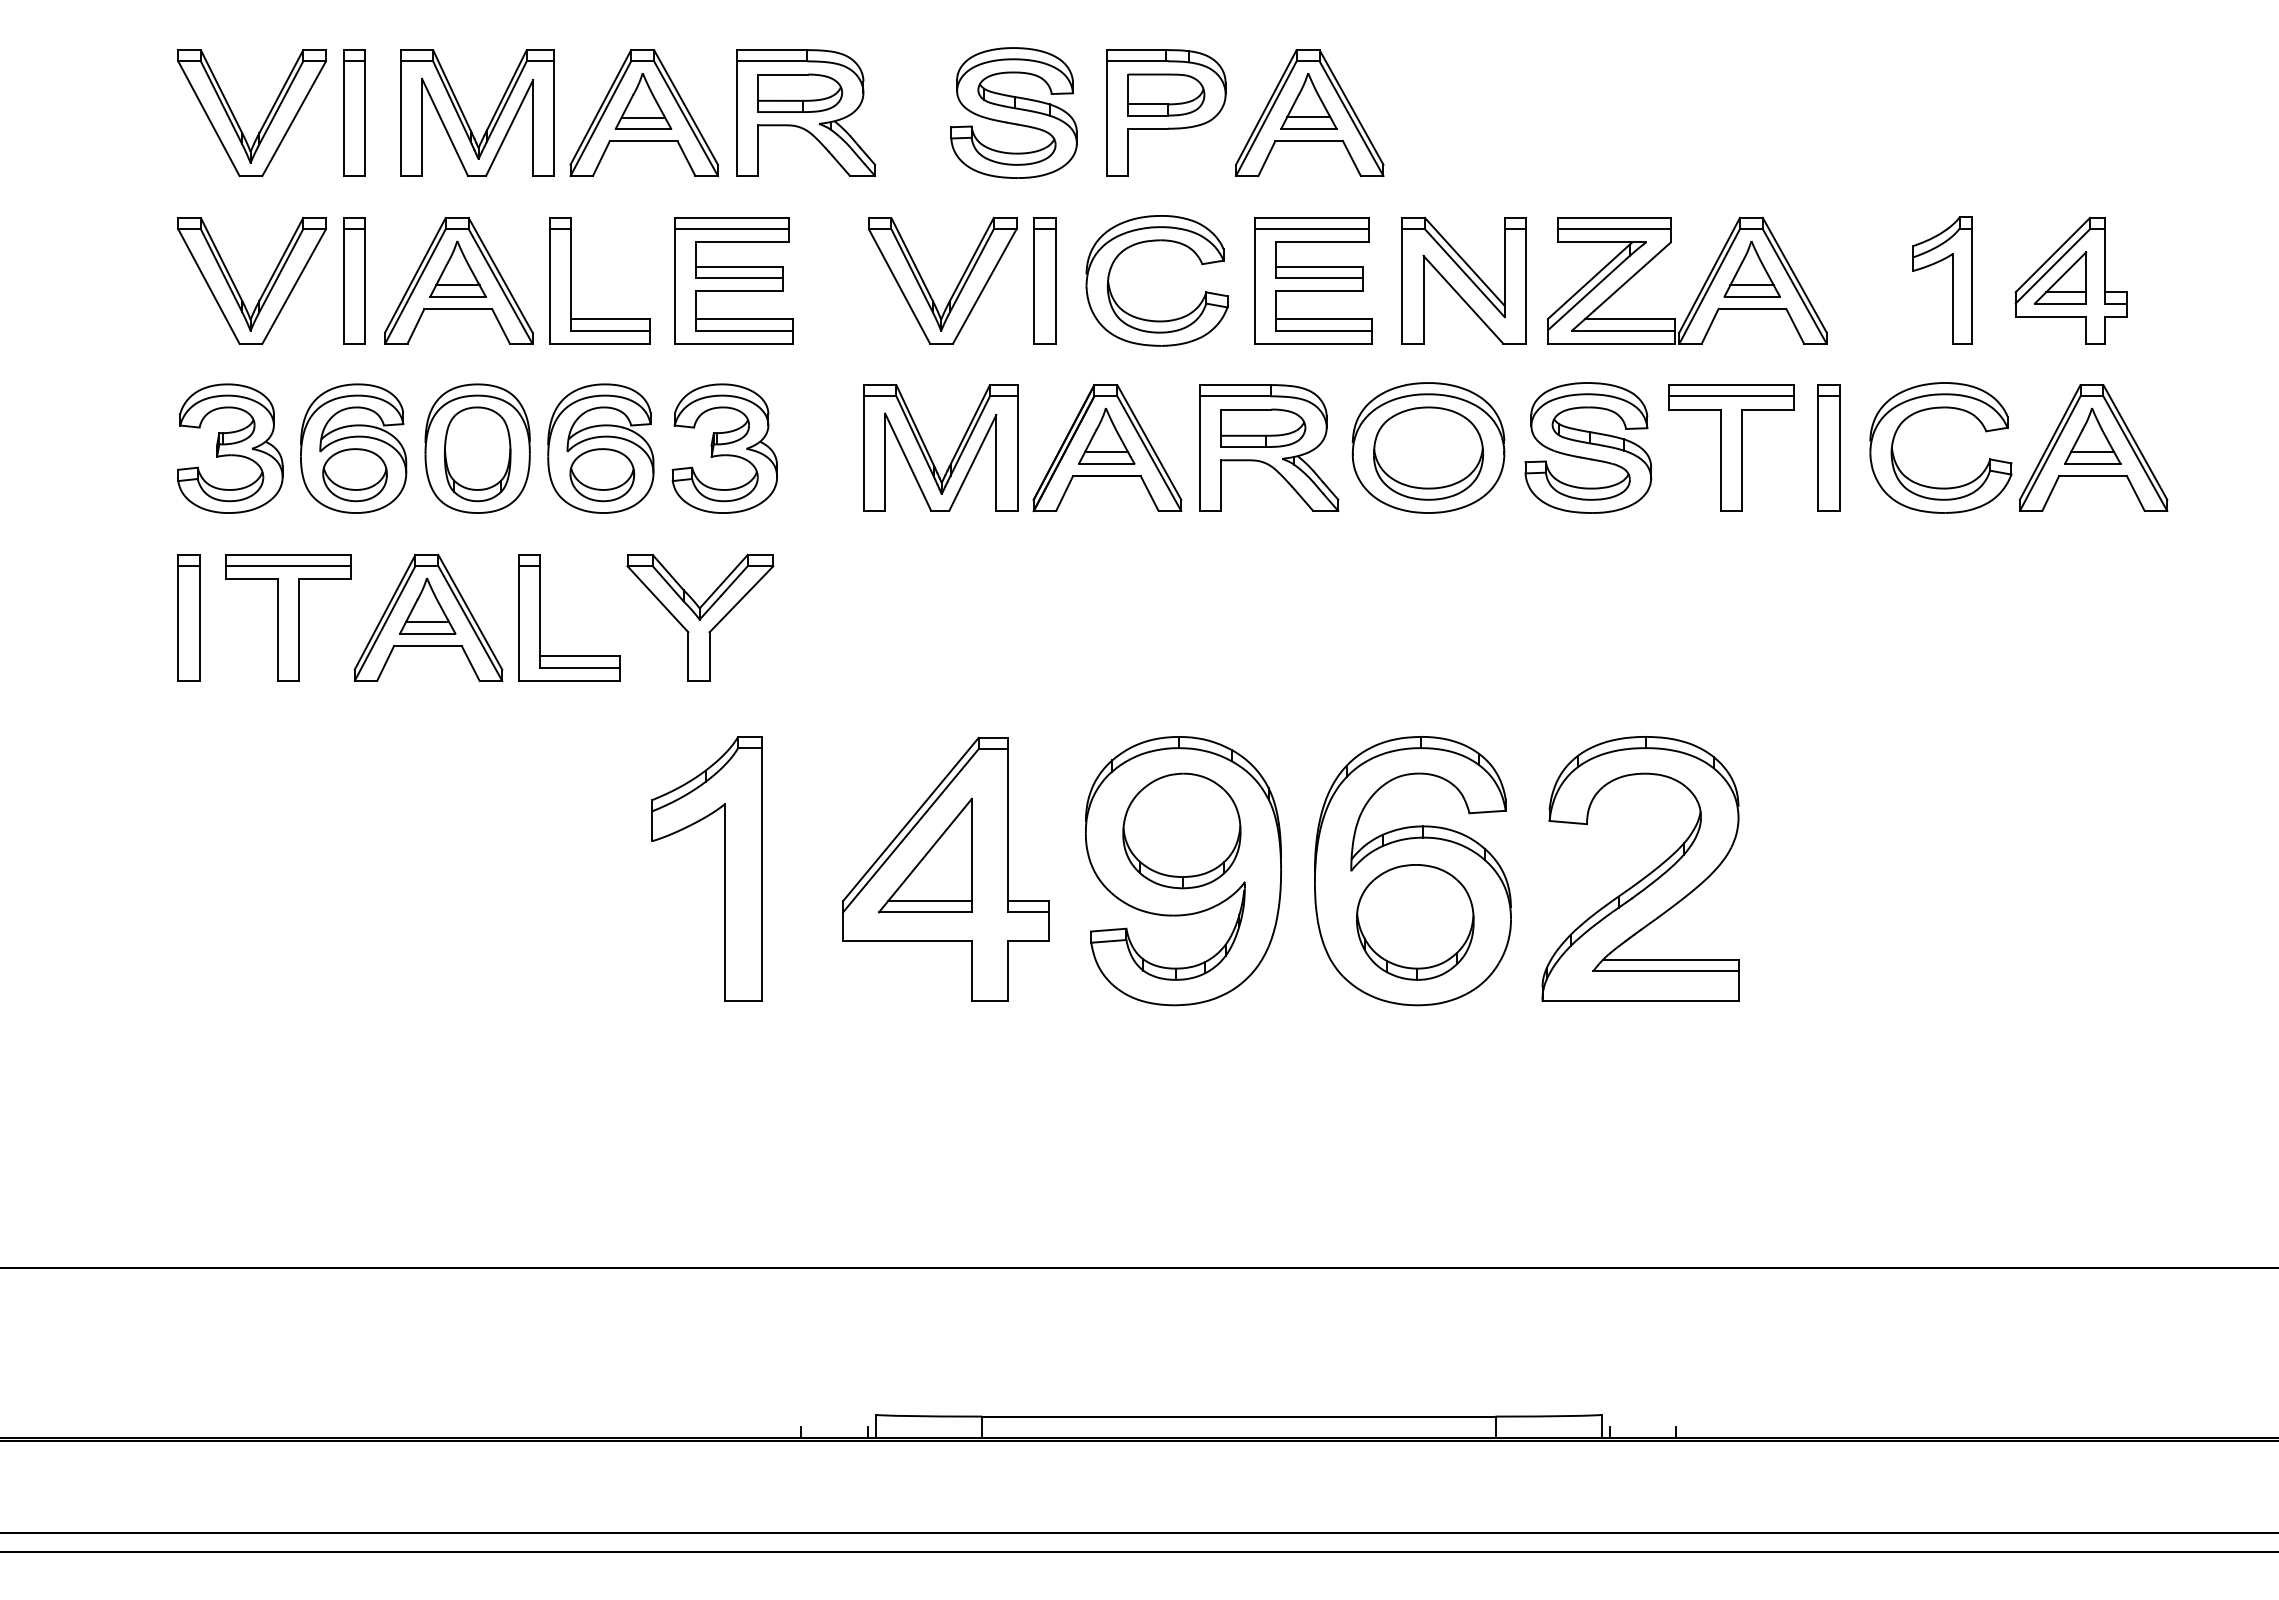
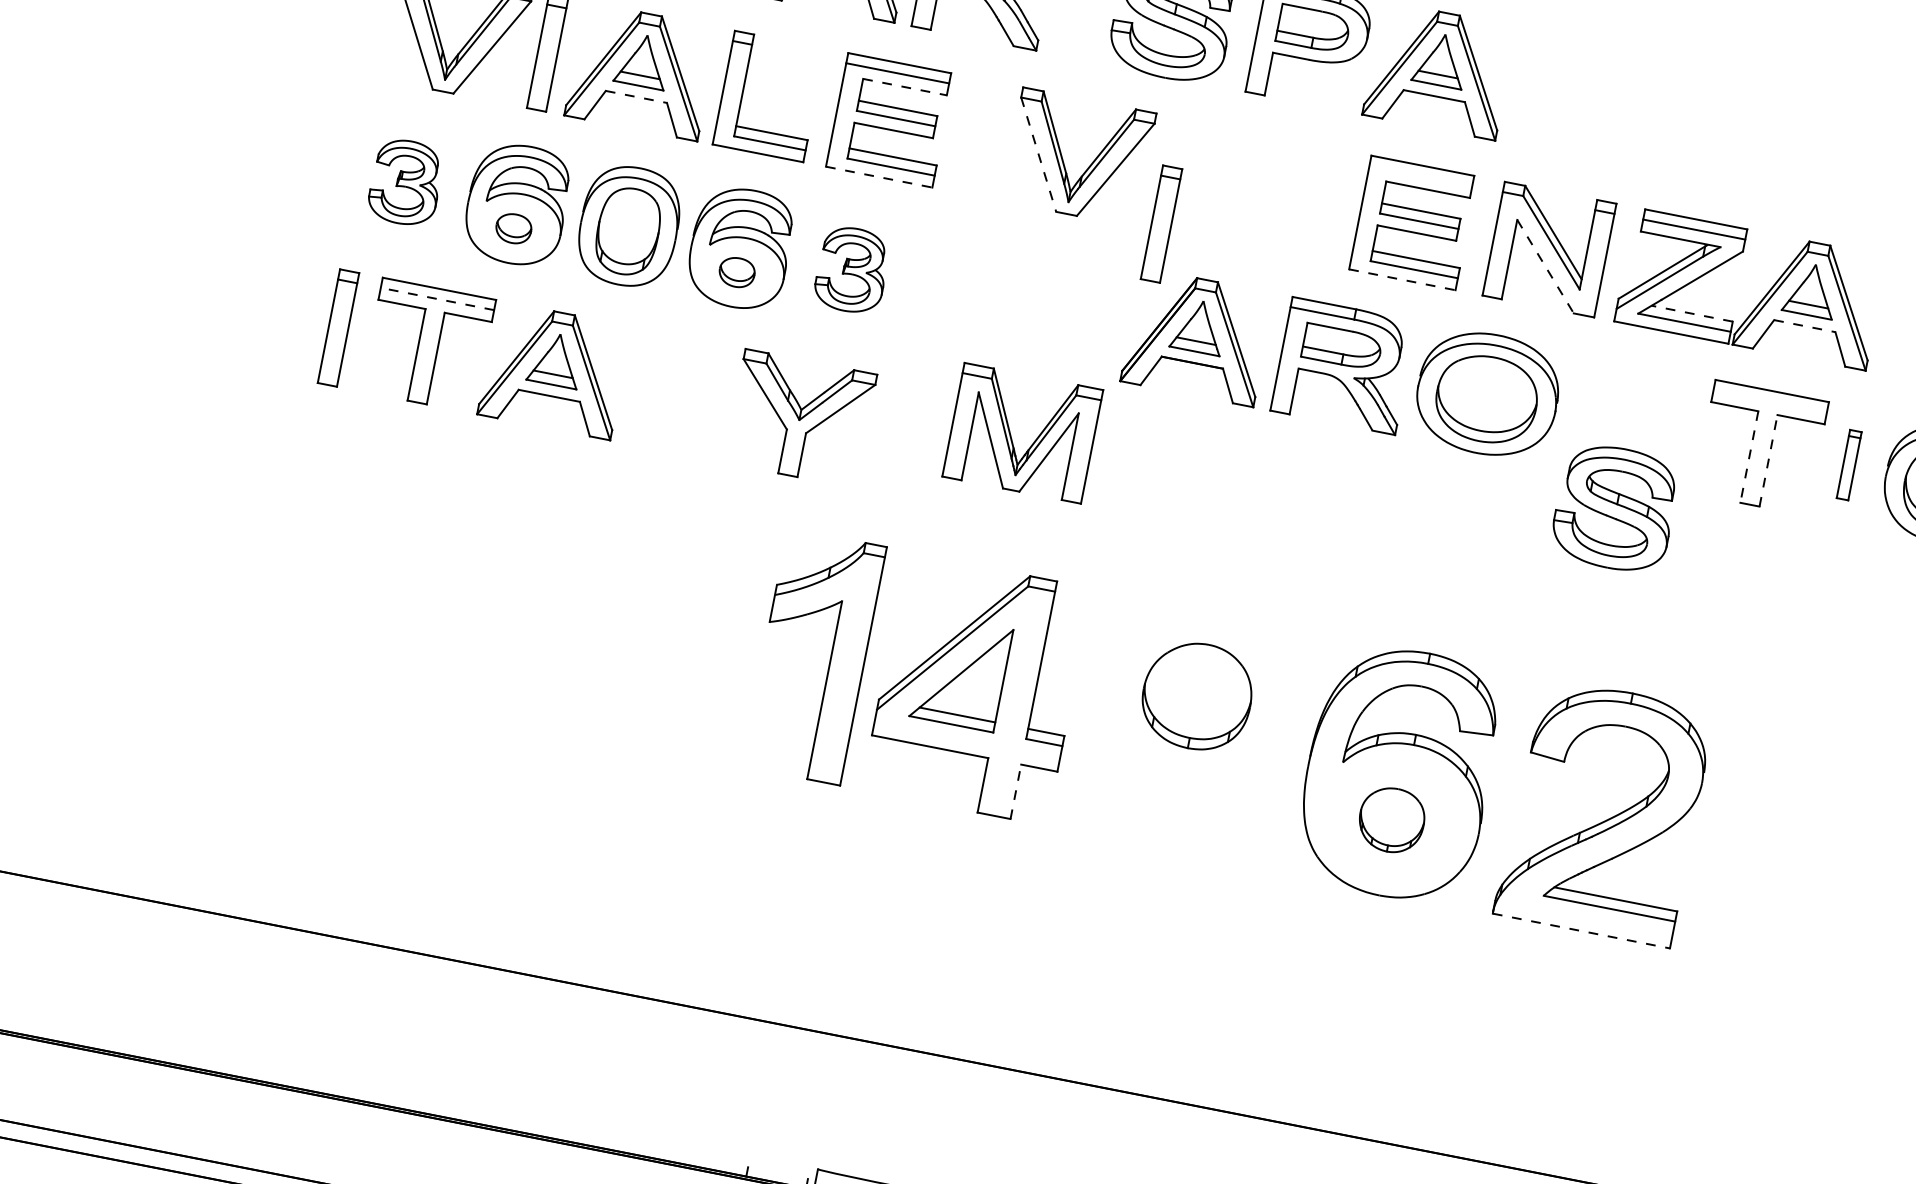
line: (1311, 229) -> (1420, 176), removed
line: (743, 242) -> (905, 87), solid -> dashed
part: (1148, 242) -> (1271, 159), removed
part: (1044, 280) -> (1161, 223), moved
line: (899, 286) -> (1038, 154), solid -> dashed
line: (1463, 300) -> (1545, 267), solid -> dashed
line: (458, 309) -> (636, 97), solid -> dashed
line: (1752, 309) -> (1804, 326), solid -> dashed
line: (1629, 319) -> (1691, 313), solid -> dashed
line: (734, 343) -> (879, 176), solid -> dashed
line: (1313, 343) -> (1402, 279), solid -> dashed
line: (1731, 396) -> (1770, 401), removed
part: (1588, 447) -> (1615, 507), moved
part: (1828, 447) -> (1848, 464), size x0.6
part: (230, 448) -> (406, 182), size x0.7
part: (724, 448) -> (852, 269), size x0.7
part: (929, 453) -> (1011, 436), moved
line: (1720, 460) -> (1749, 457), solid -> dashed
line: (1741, 460) -> (1768, 460), solid -> dashed
part: (354, 475) -> (513, 228), size x0.6
part: (602, 475) -> (737, 272), size x0.6
line: (288, 566) -> (437, 299), solid -> dashed
part: (540, 617) -> (656, 389), removed
part: (724, 868) -> (830, 659), moved
part: (1183, 871) -> (1191, 733), removed
part: (1415, 922) -> (1391, 820), size x0.6
line: (1008, 970) -> (1016, 791), solid -> dashed
line: (1641, 1000) -> (1582, 930), solid -> dashed

